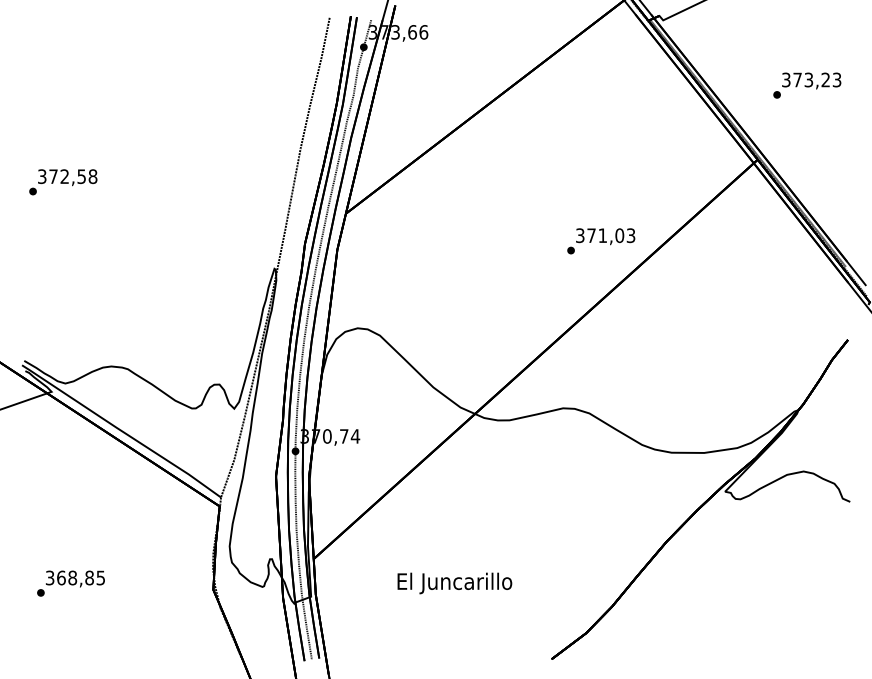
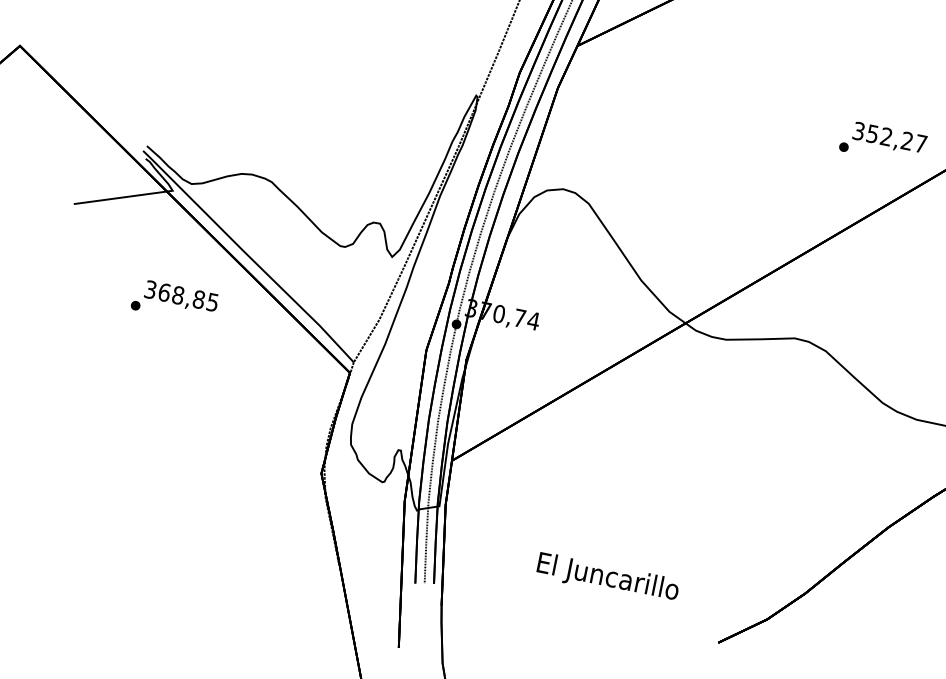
text: (611, 235) -> (897, 138), 371,03 -> 352,27
text: (70, 583) -> (174, 301), moved
text: (454, 583) -> (607, 578), moved

